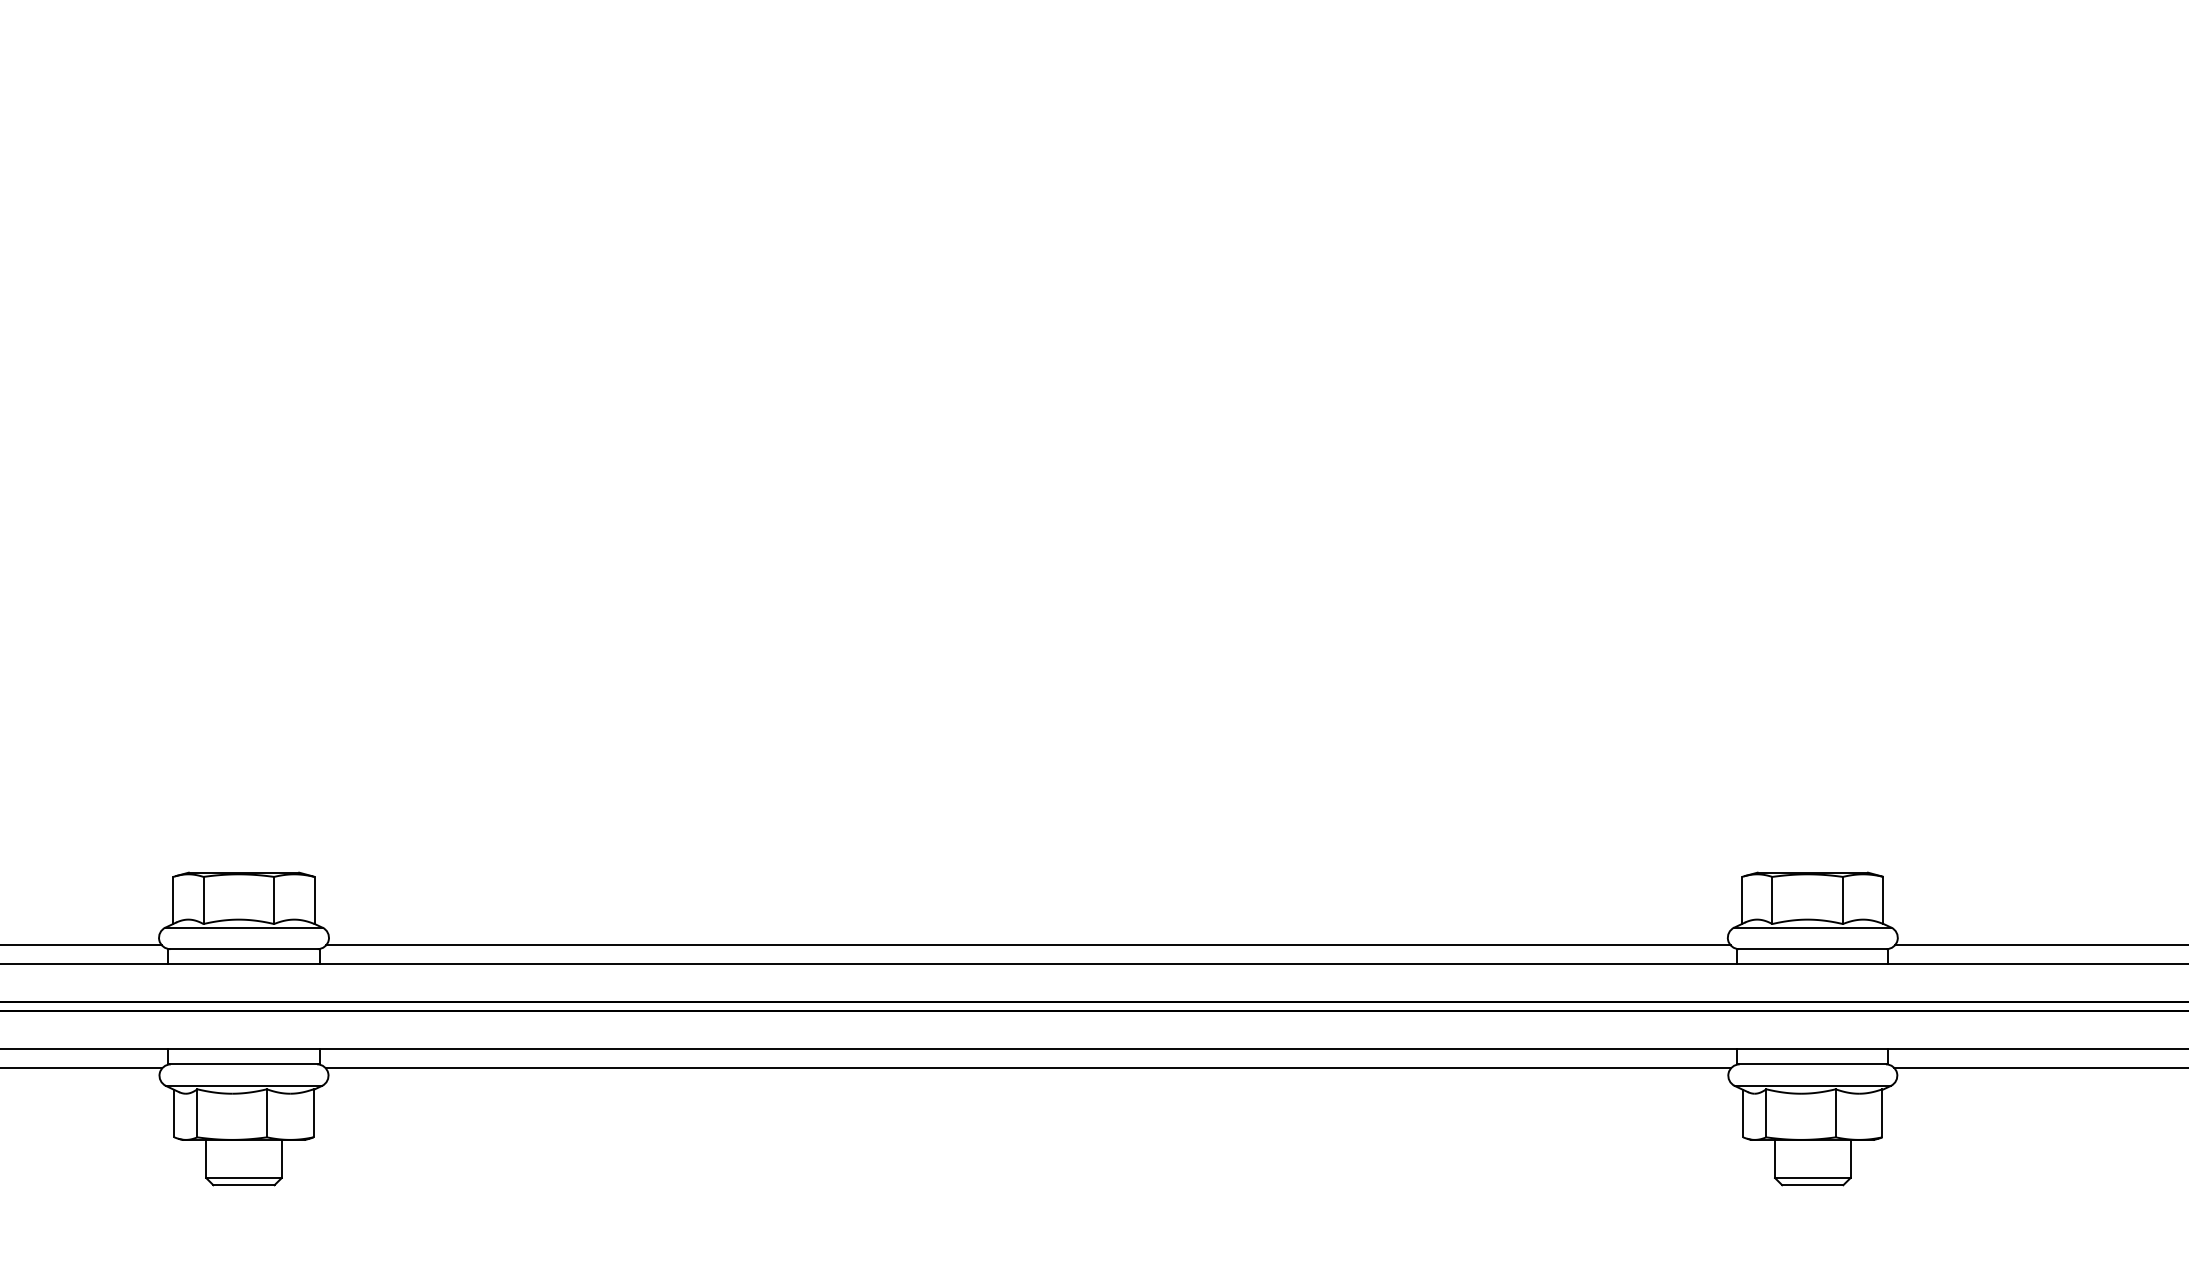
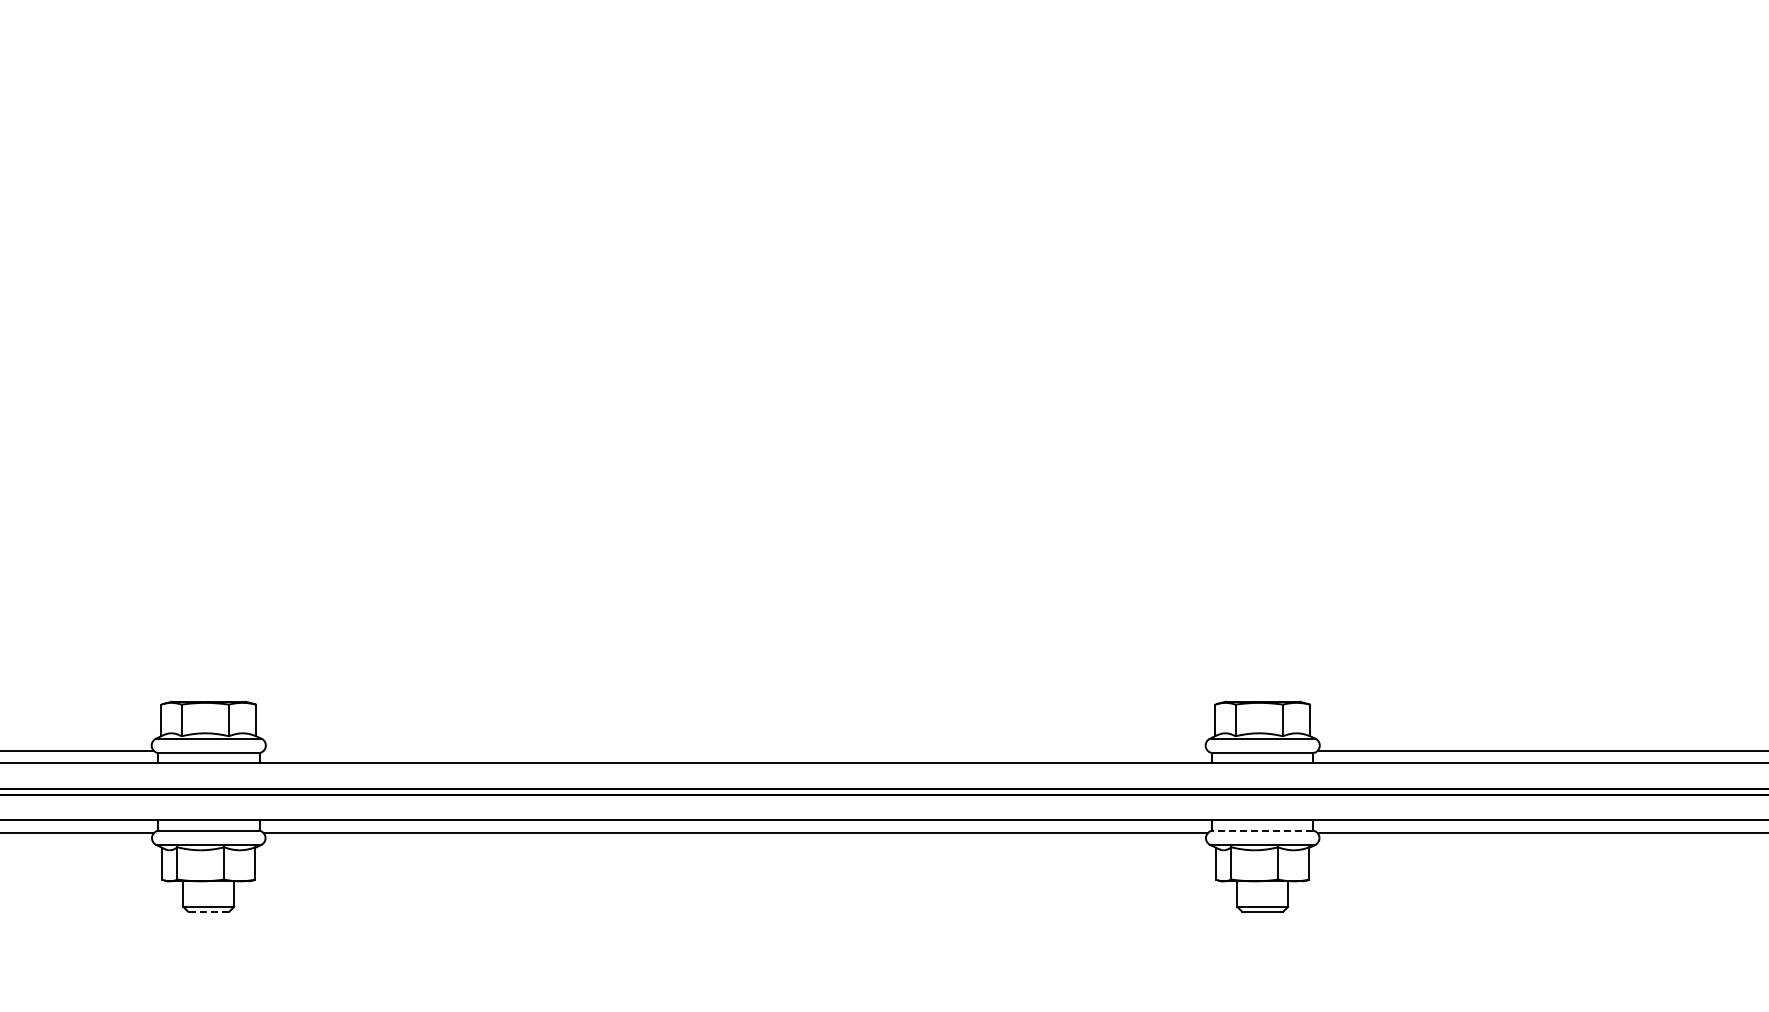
line: (1028, 945) -> (735, 750), removed
line: (1812, 1064) -> (1262, 830), solid -> dashed
line: (243, 1184) -> (208, 911), solid -> dashed

